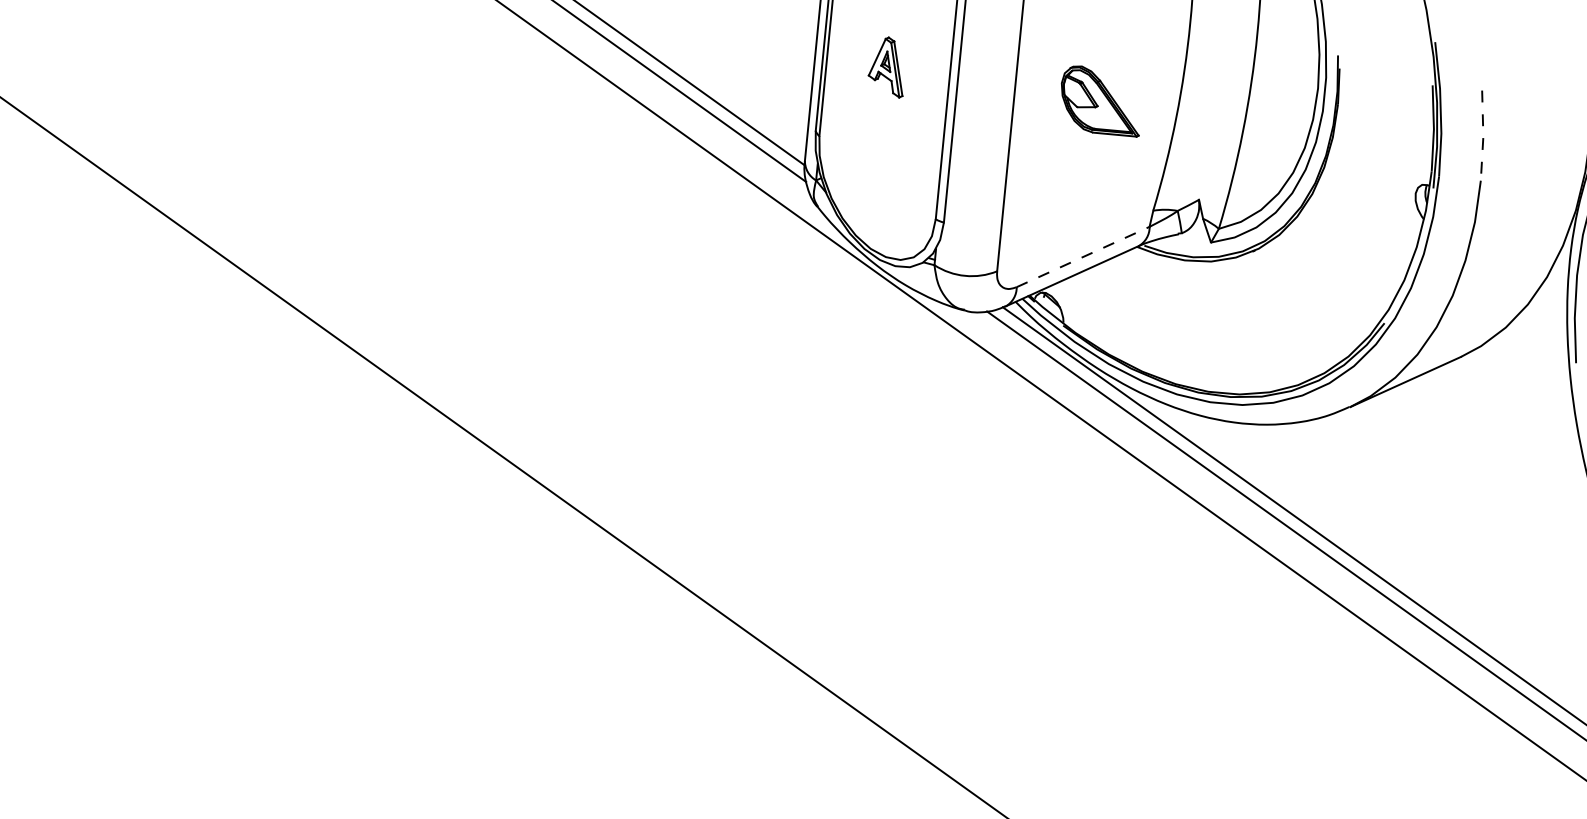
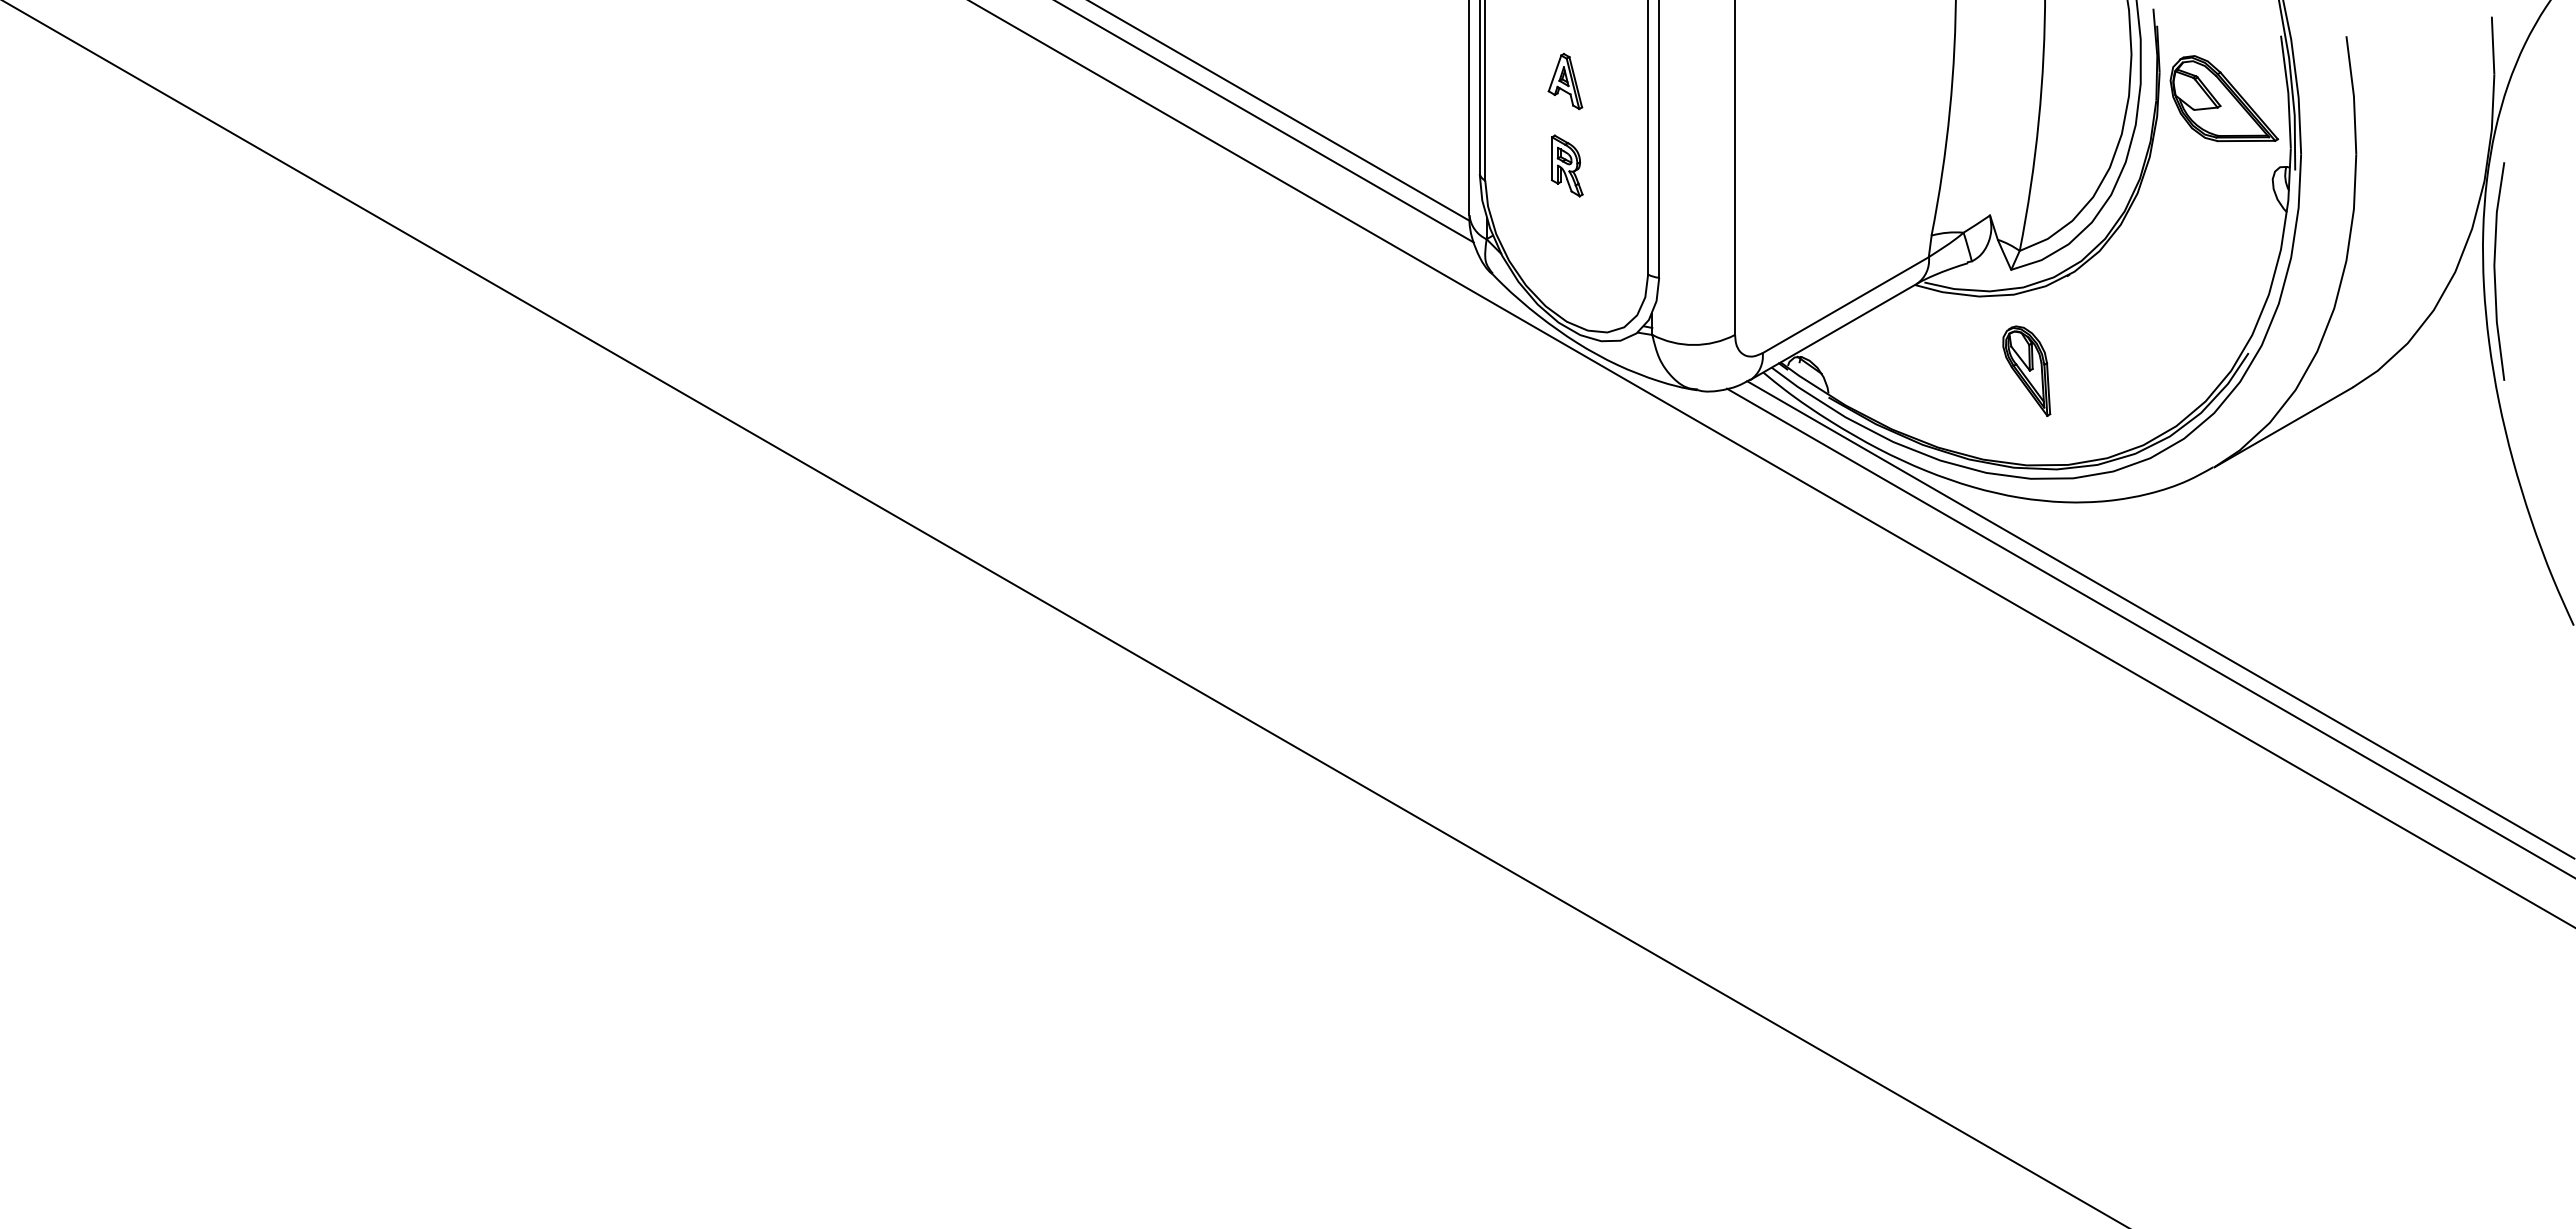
part: (887, 66) -> (1565, 81), size x0.71
part: (1100, 100) -> (2223, 98), moved
part: (882, 130) -> (1567, 165), added
line: (1483, 135) -> (2353, 95), dashed -> solid
line: (1082, 257) -> (1845, 305), dashed -> solid
part: (1215, 319) -> (2026, 370), added

